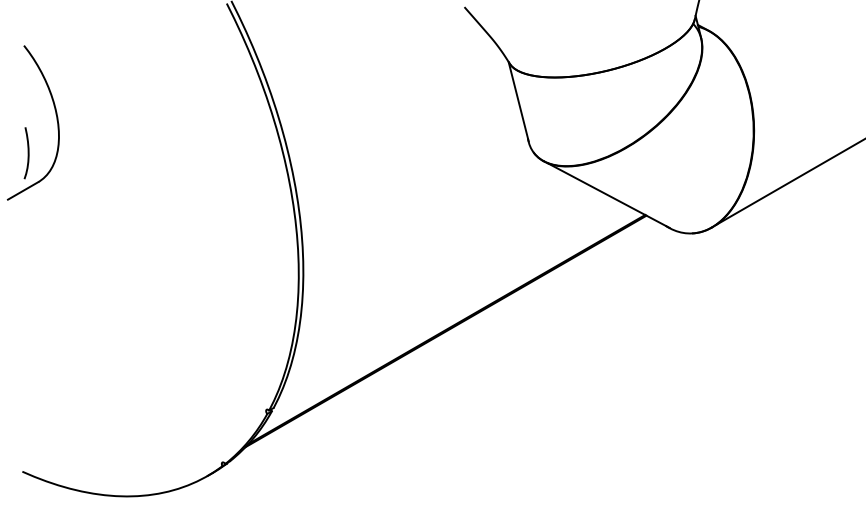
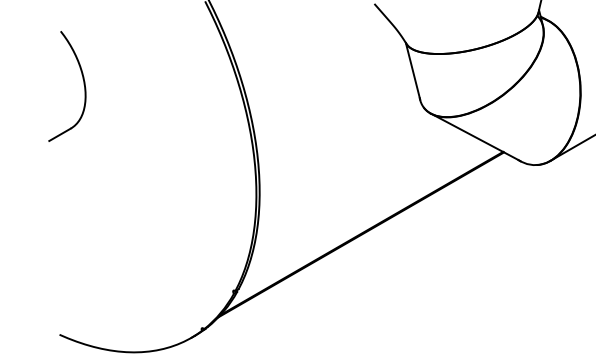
curve: (27, 153) -> (63, 108), removed

